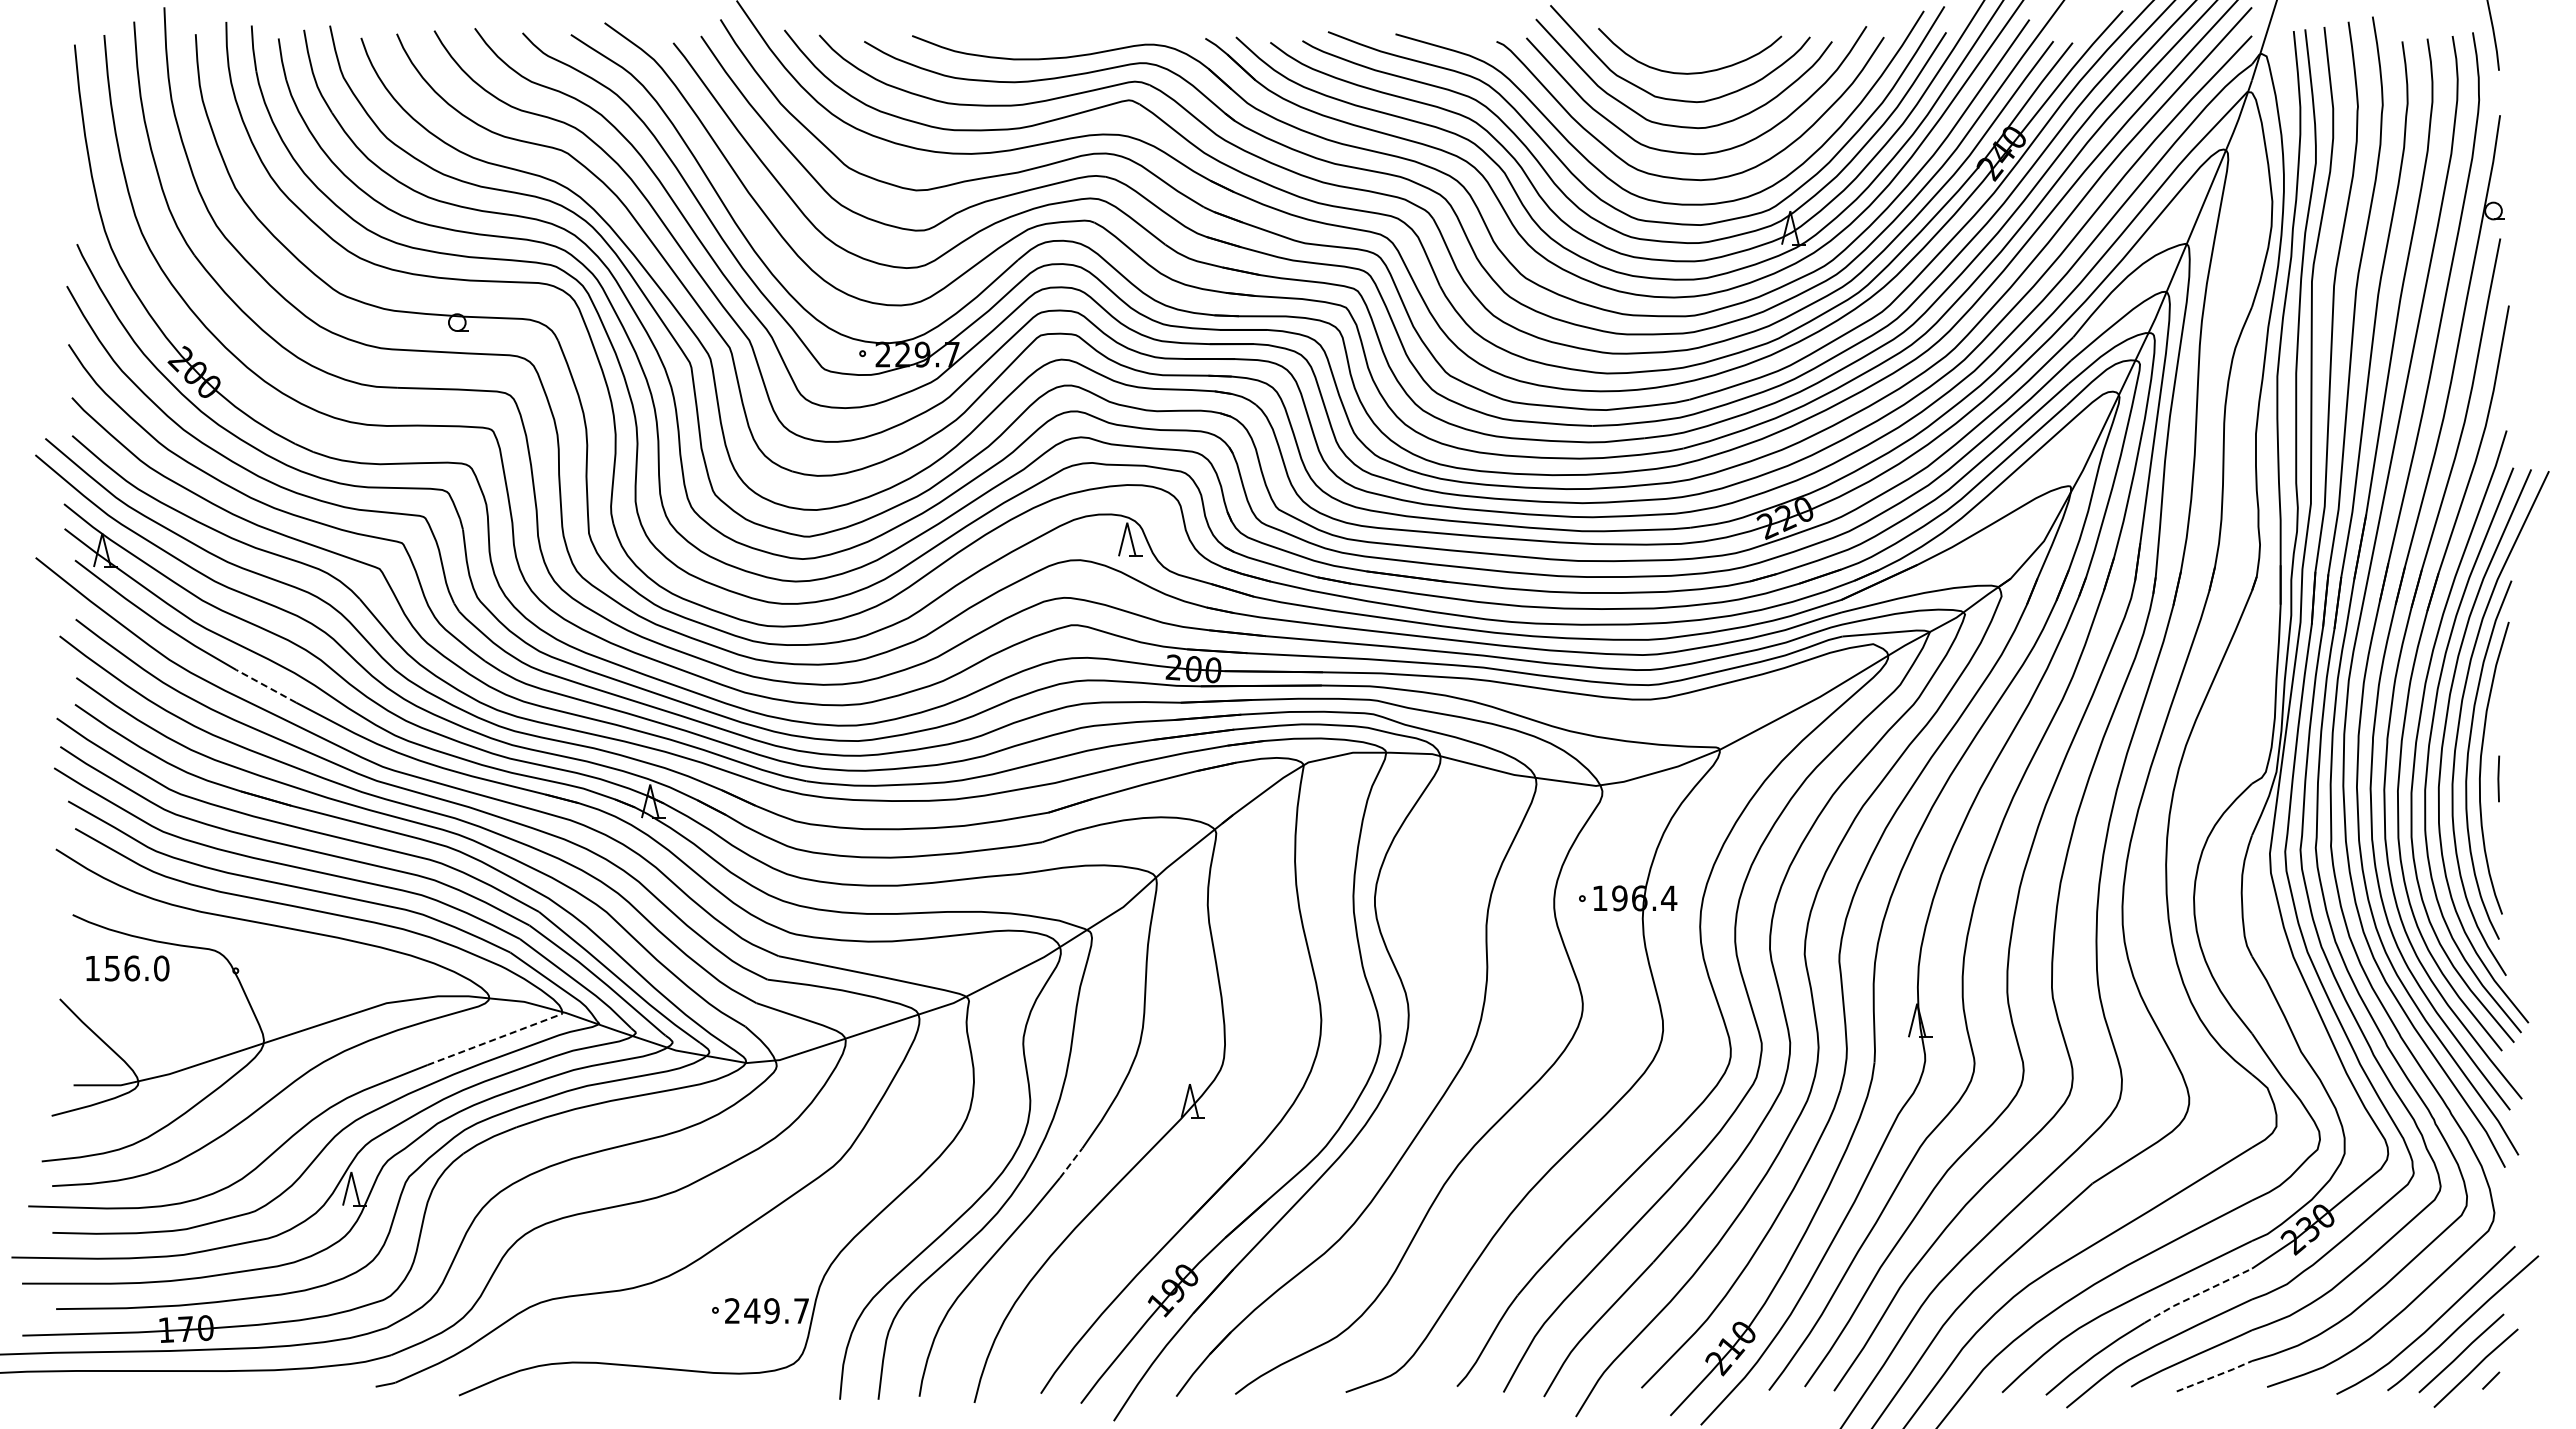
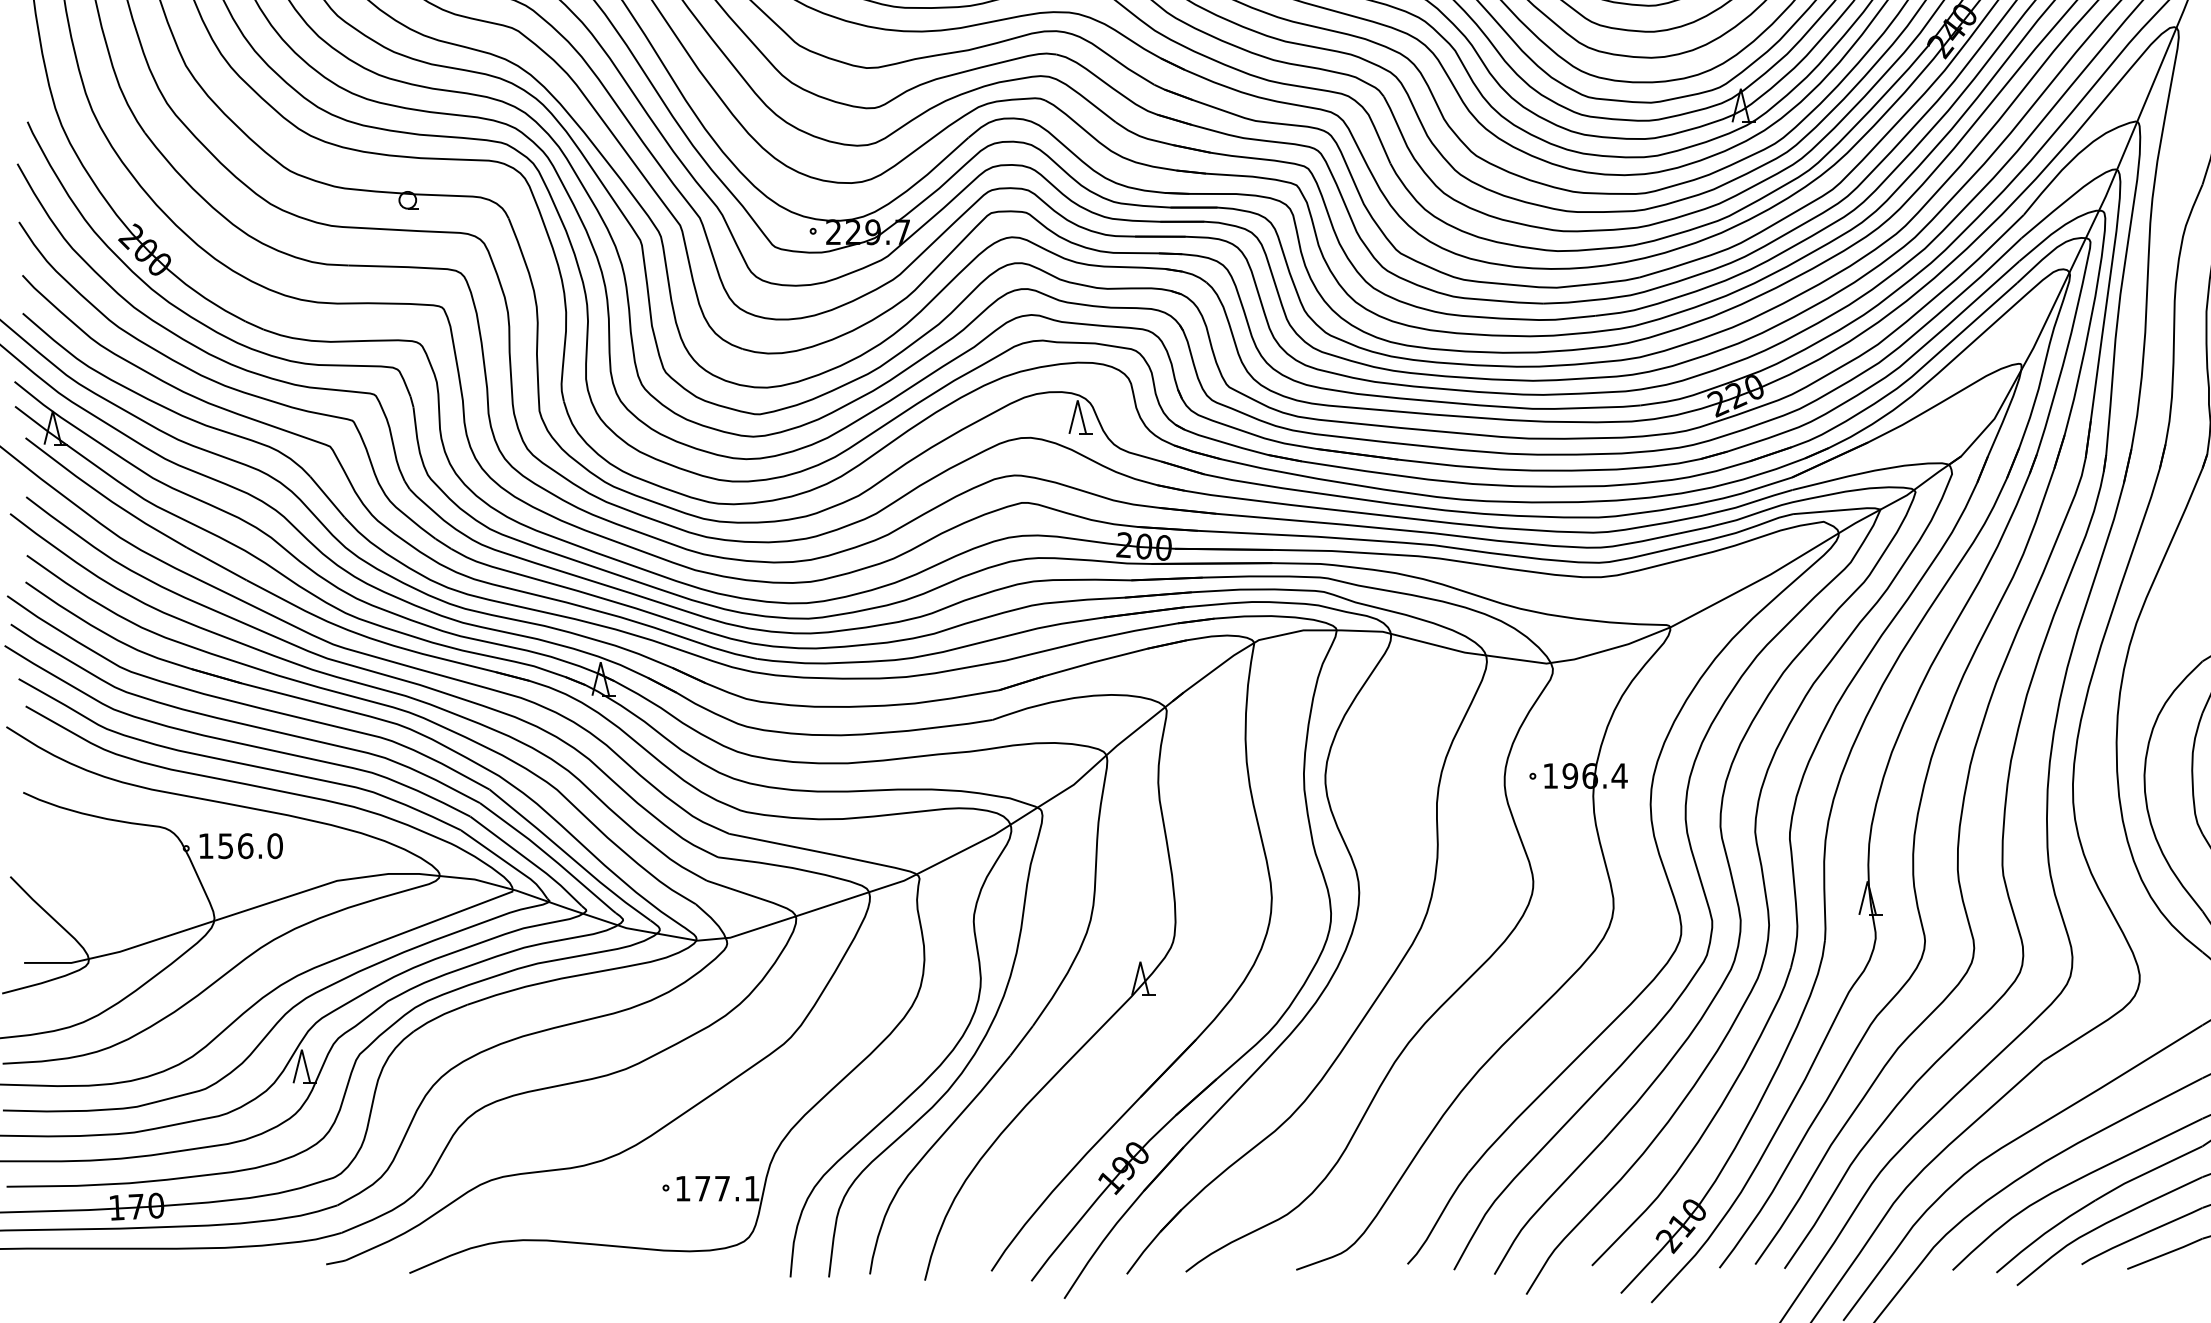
line: (265, 686) -> (216, 564), dashed -> solid
text: (127, 968) -> (241, 846), moved
line: (495, 1039) -> (446, 917), dashed -> solid
line: (1071, 1163) -> (1022, 1041), dashed -> solid
line: (2196, 1295) -> (2147, 1173), dashed -> solid
text: (766, 1311) -> (717, 1189), 249.7 -> 177.1
line: (2215, 1376) -> (2166, 1254), dashed -> solid

